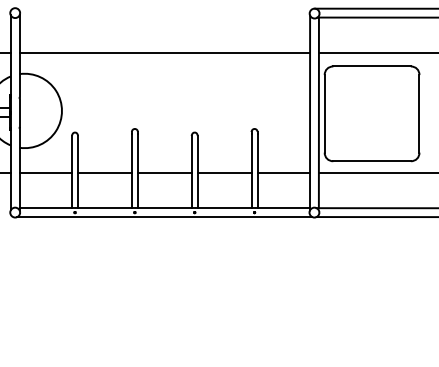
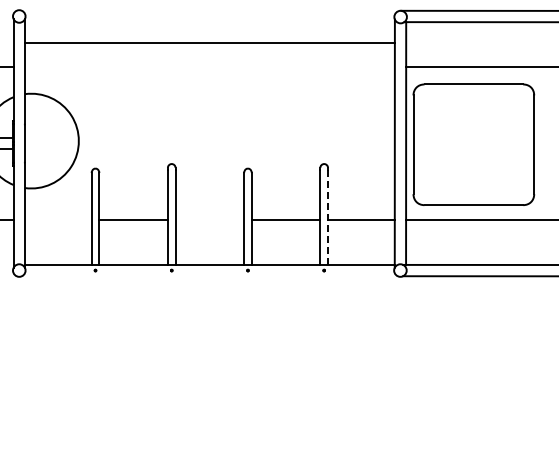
line: (164, 53) -> (209, 43), moved
line: (257, 170) -> (328, 217), solid -> dashed
line: (45, 172) -> (57, 219), removed
line: (164, 172) -> (209, 219), removed
line: (164, 217) -> (209, 276), removed

